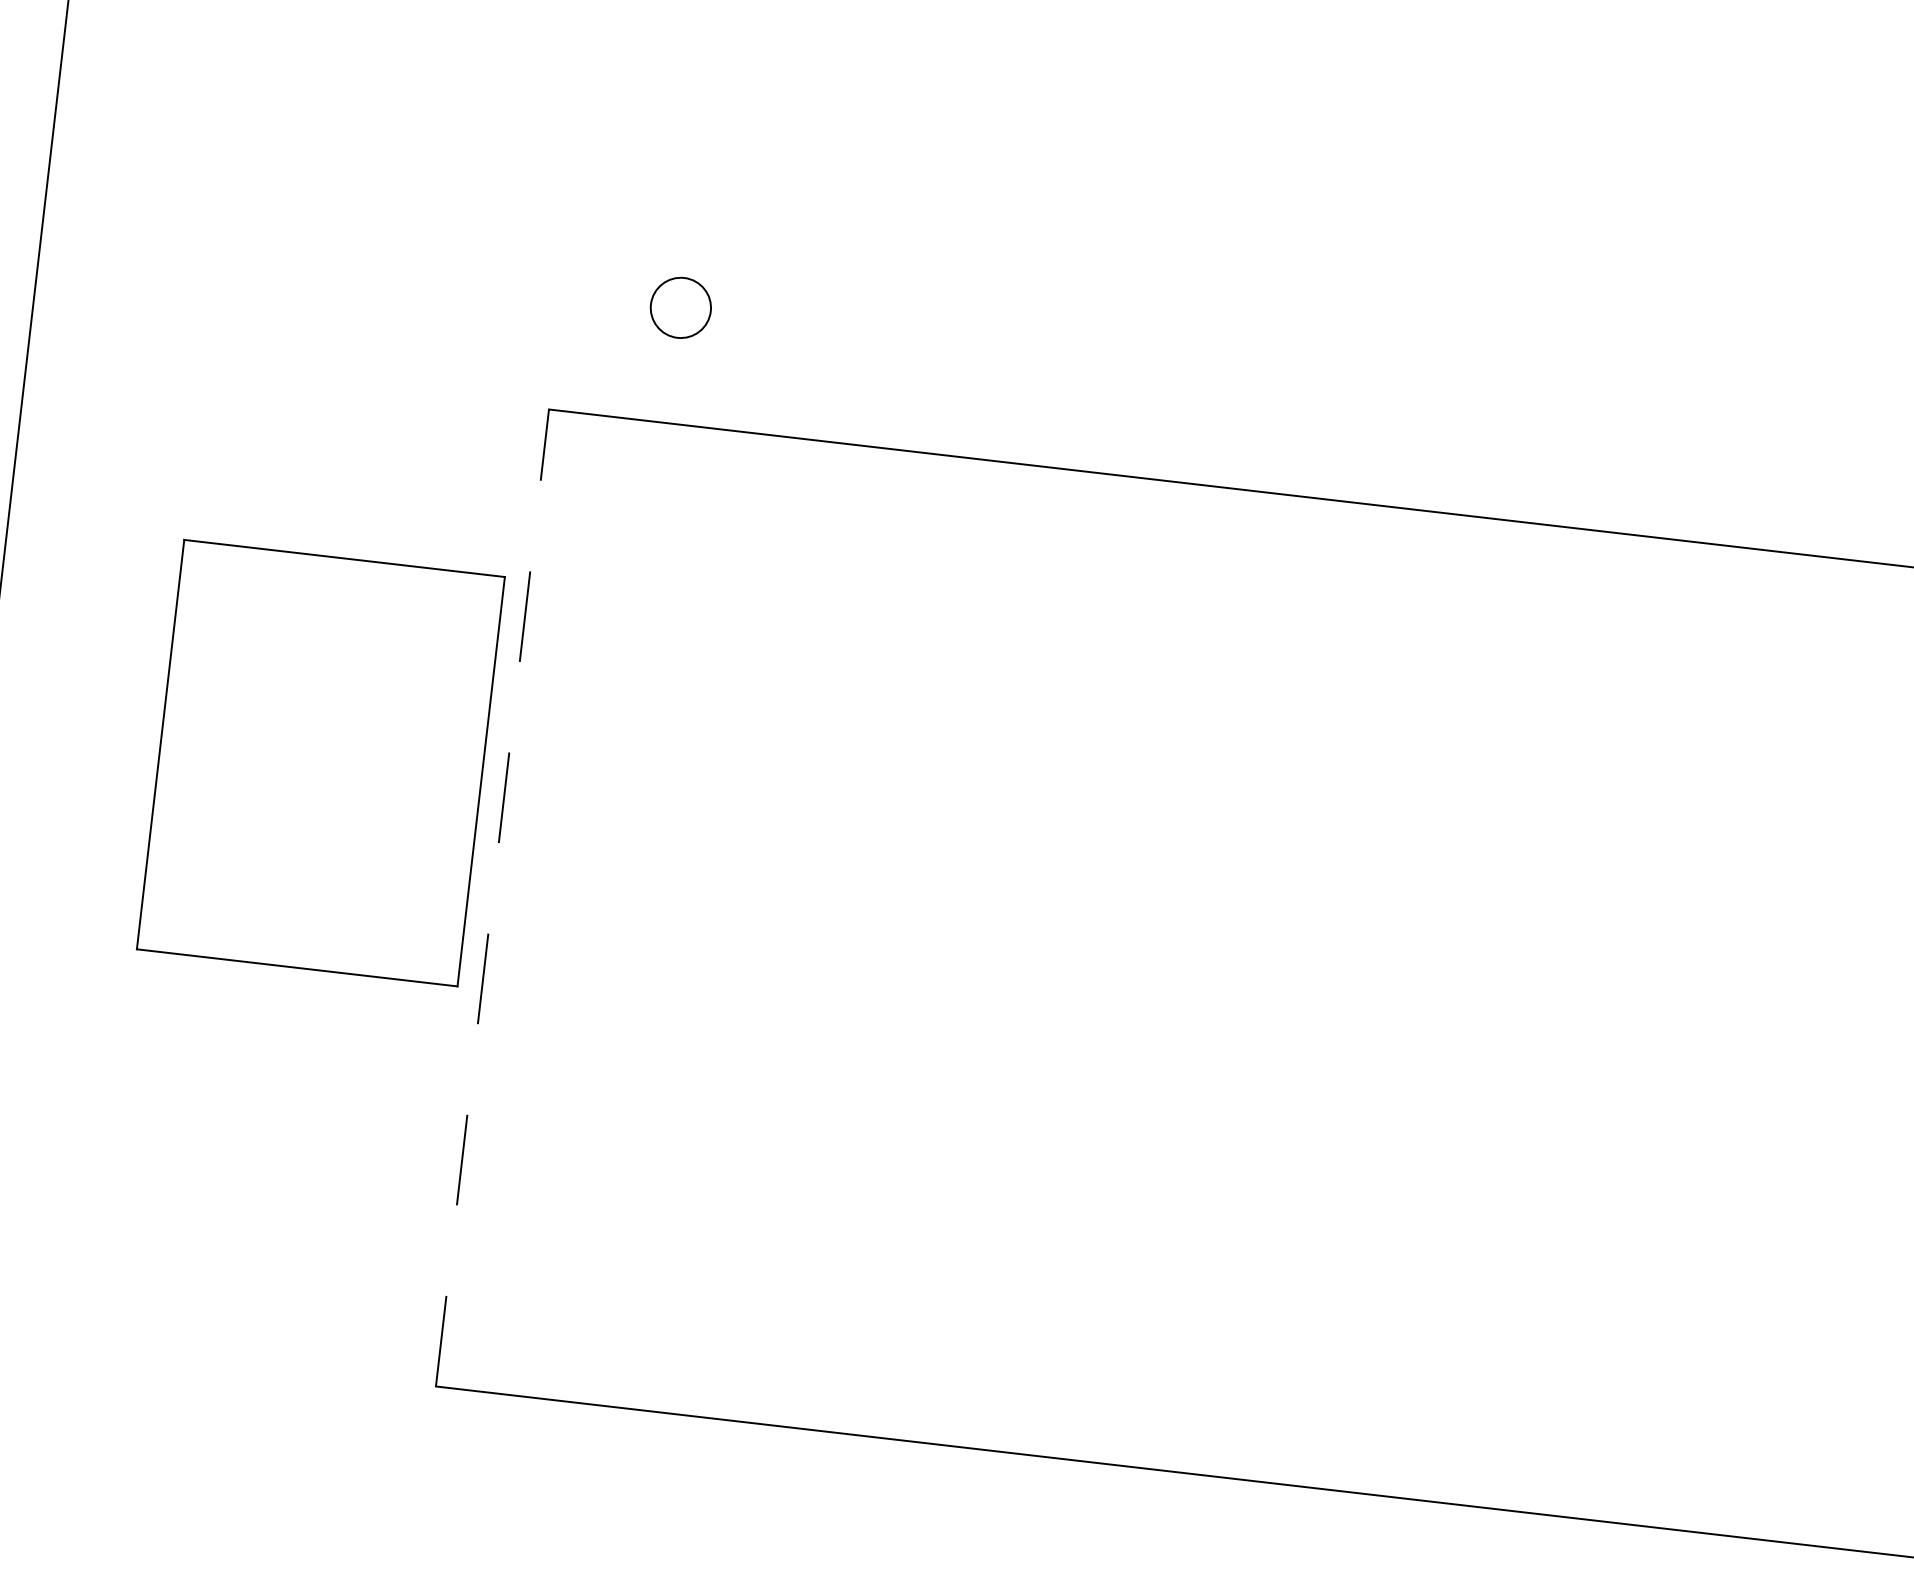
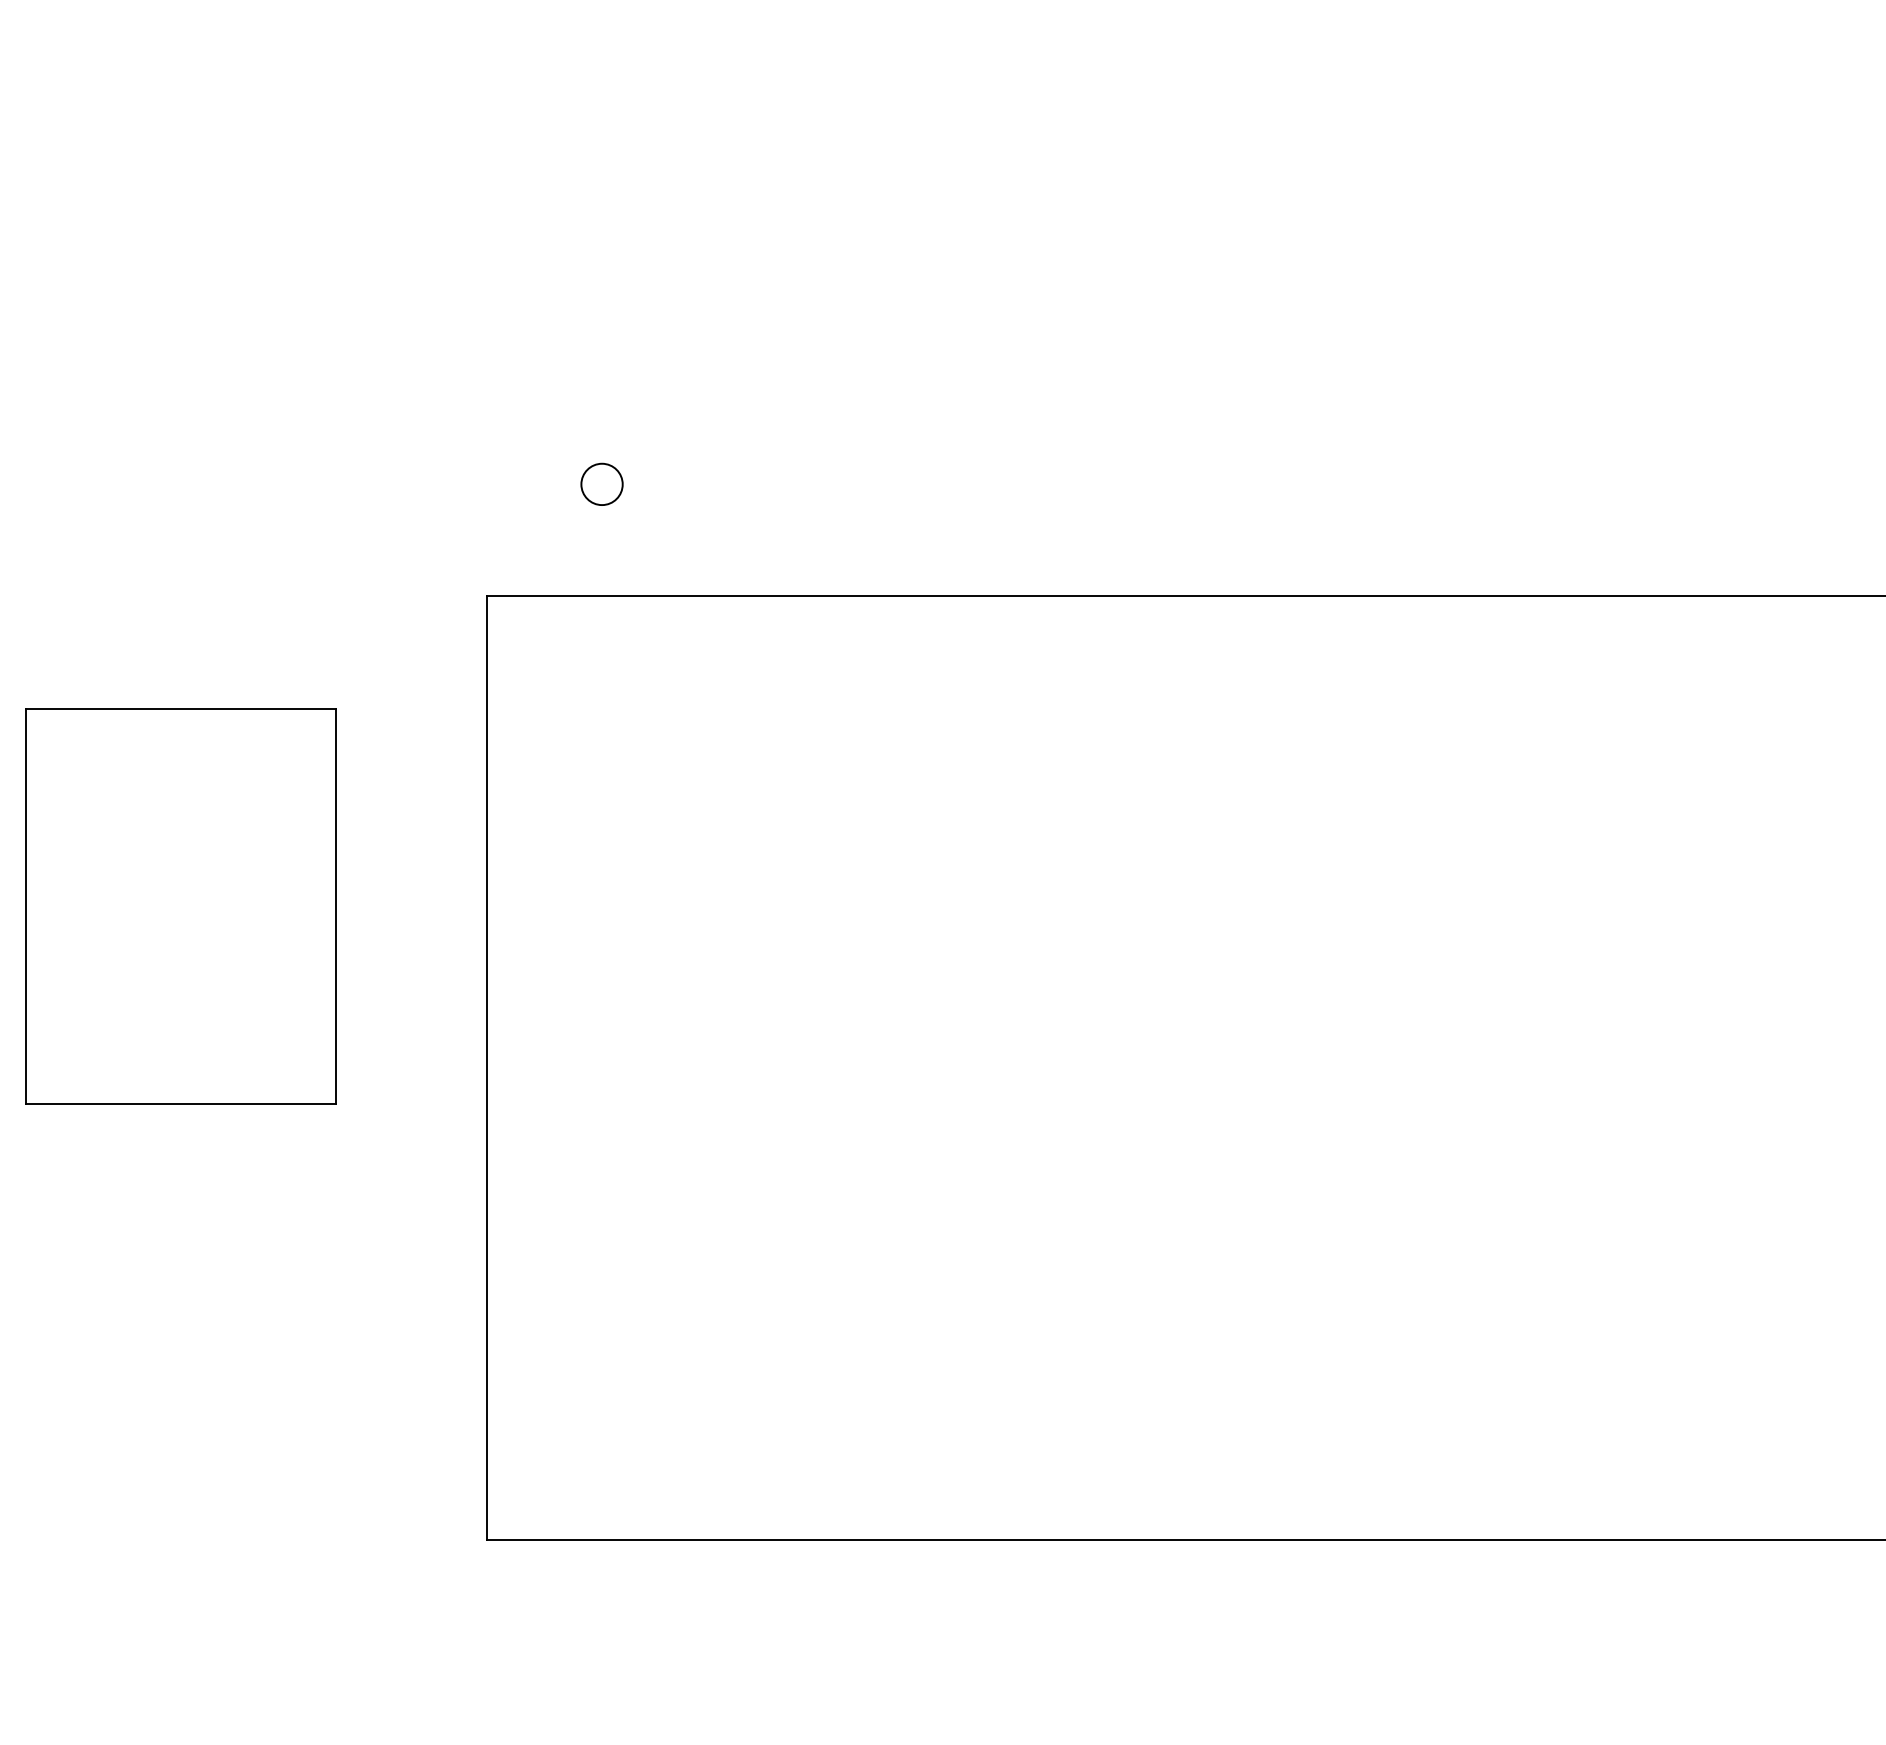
circle: (680, 307) -> (601, 484), size x0.71
part: (320, 763) -> (180, 906), moved
line: (492, 897) -> (487, 1067), dashed -> solid

